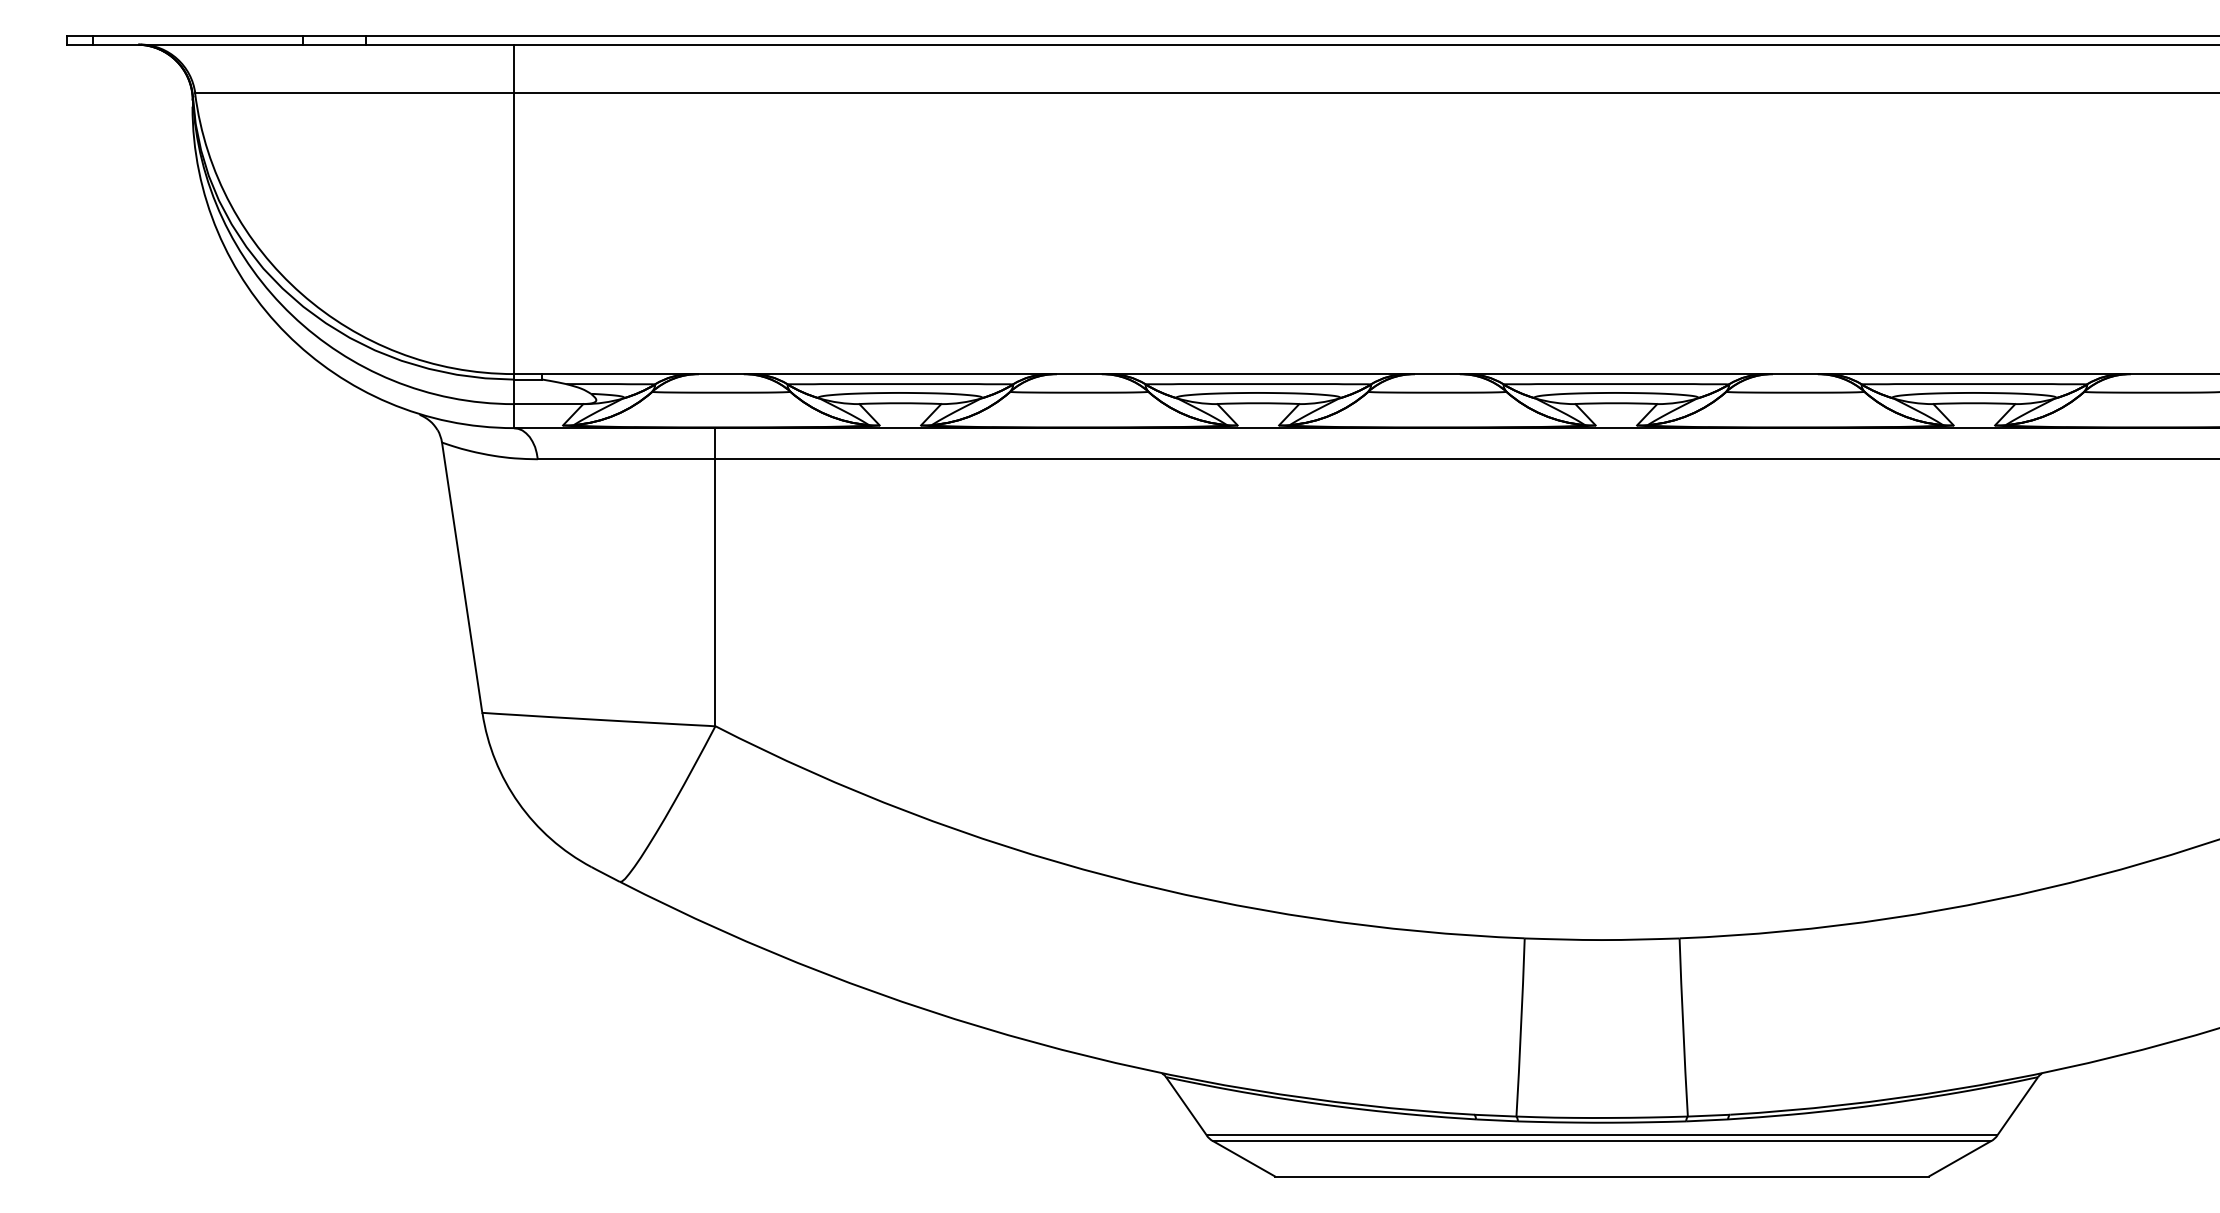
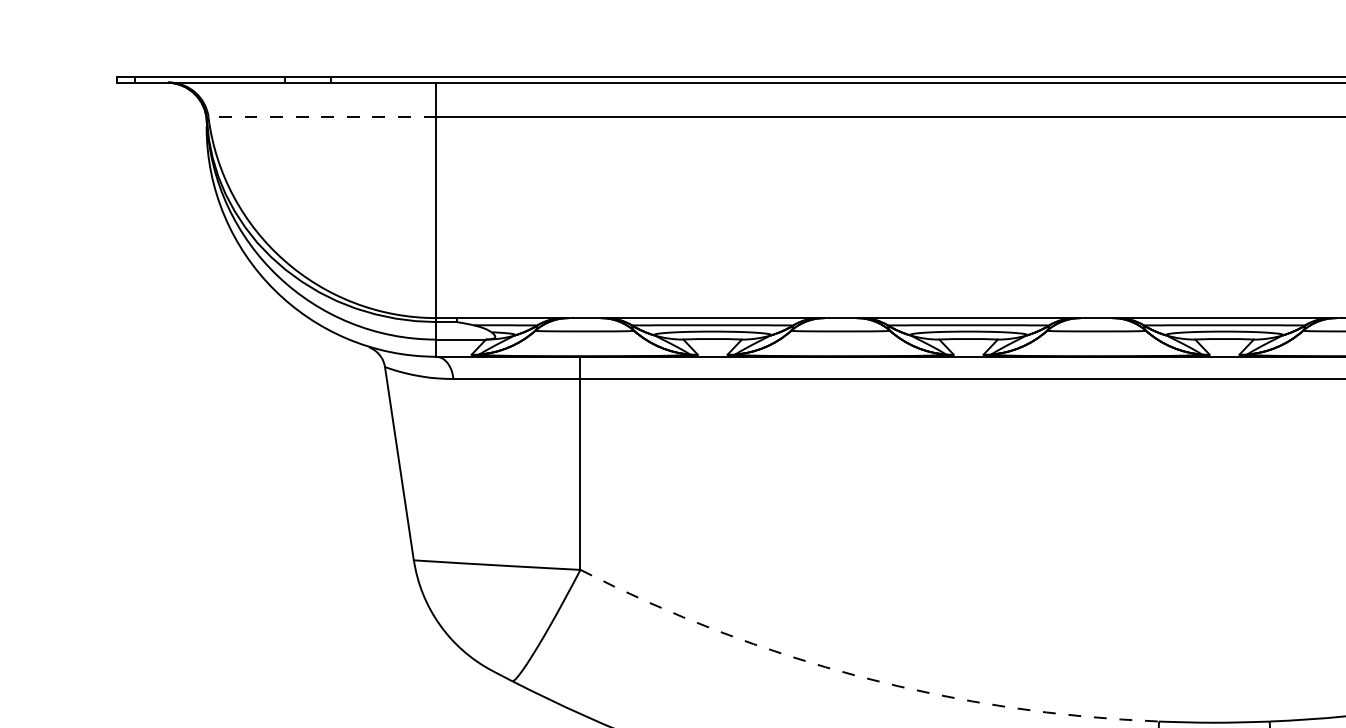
line: (354, 93) -> (322, 117), solid -> dashed
arc: (1108, 876) -> (861, 677), solid -> dashed

